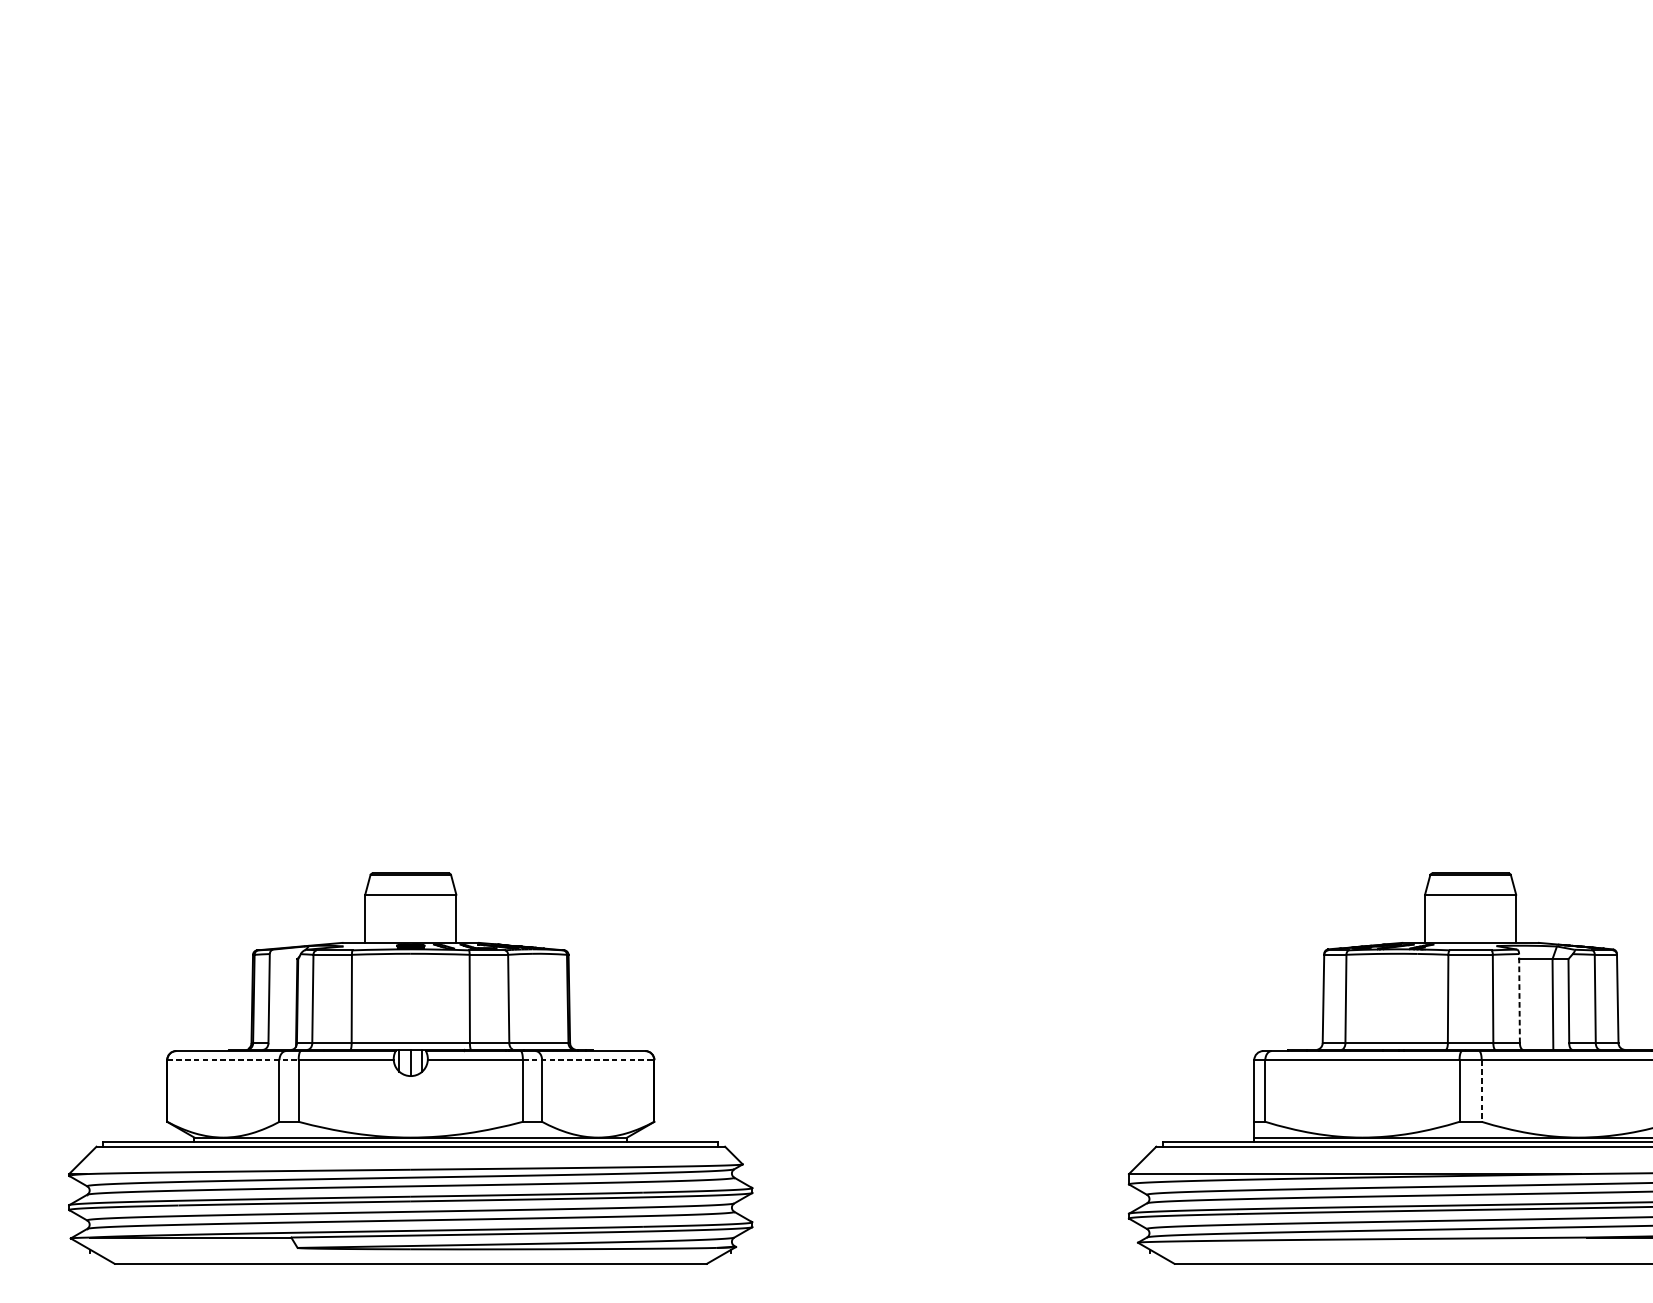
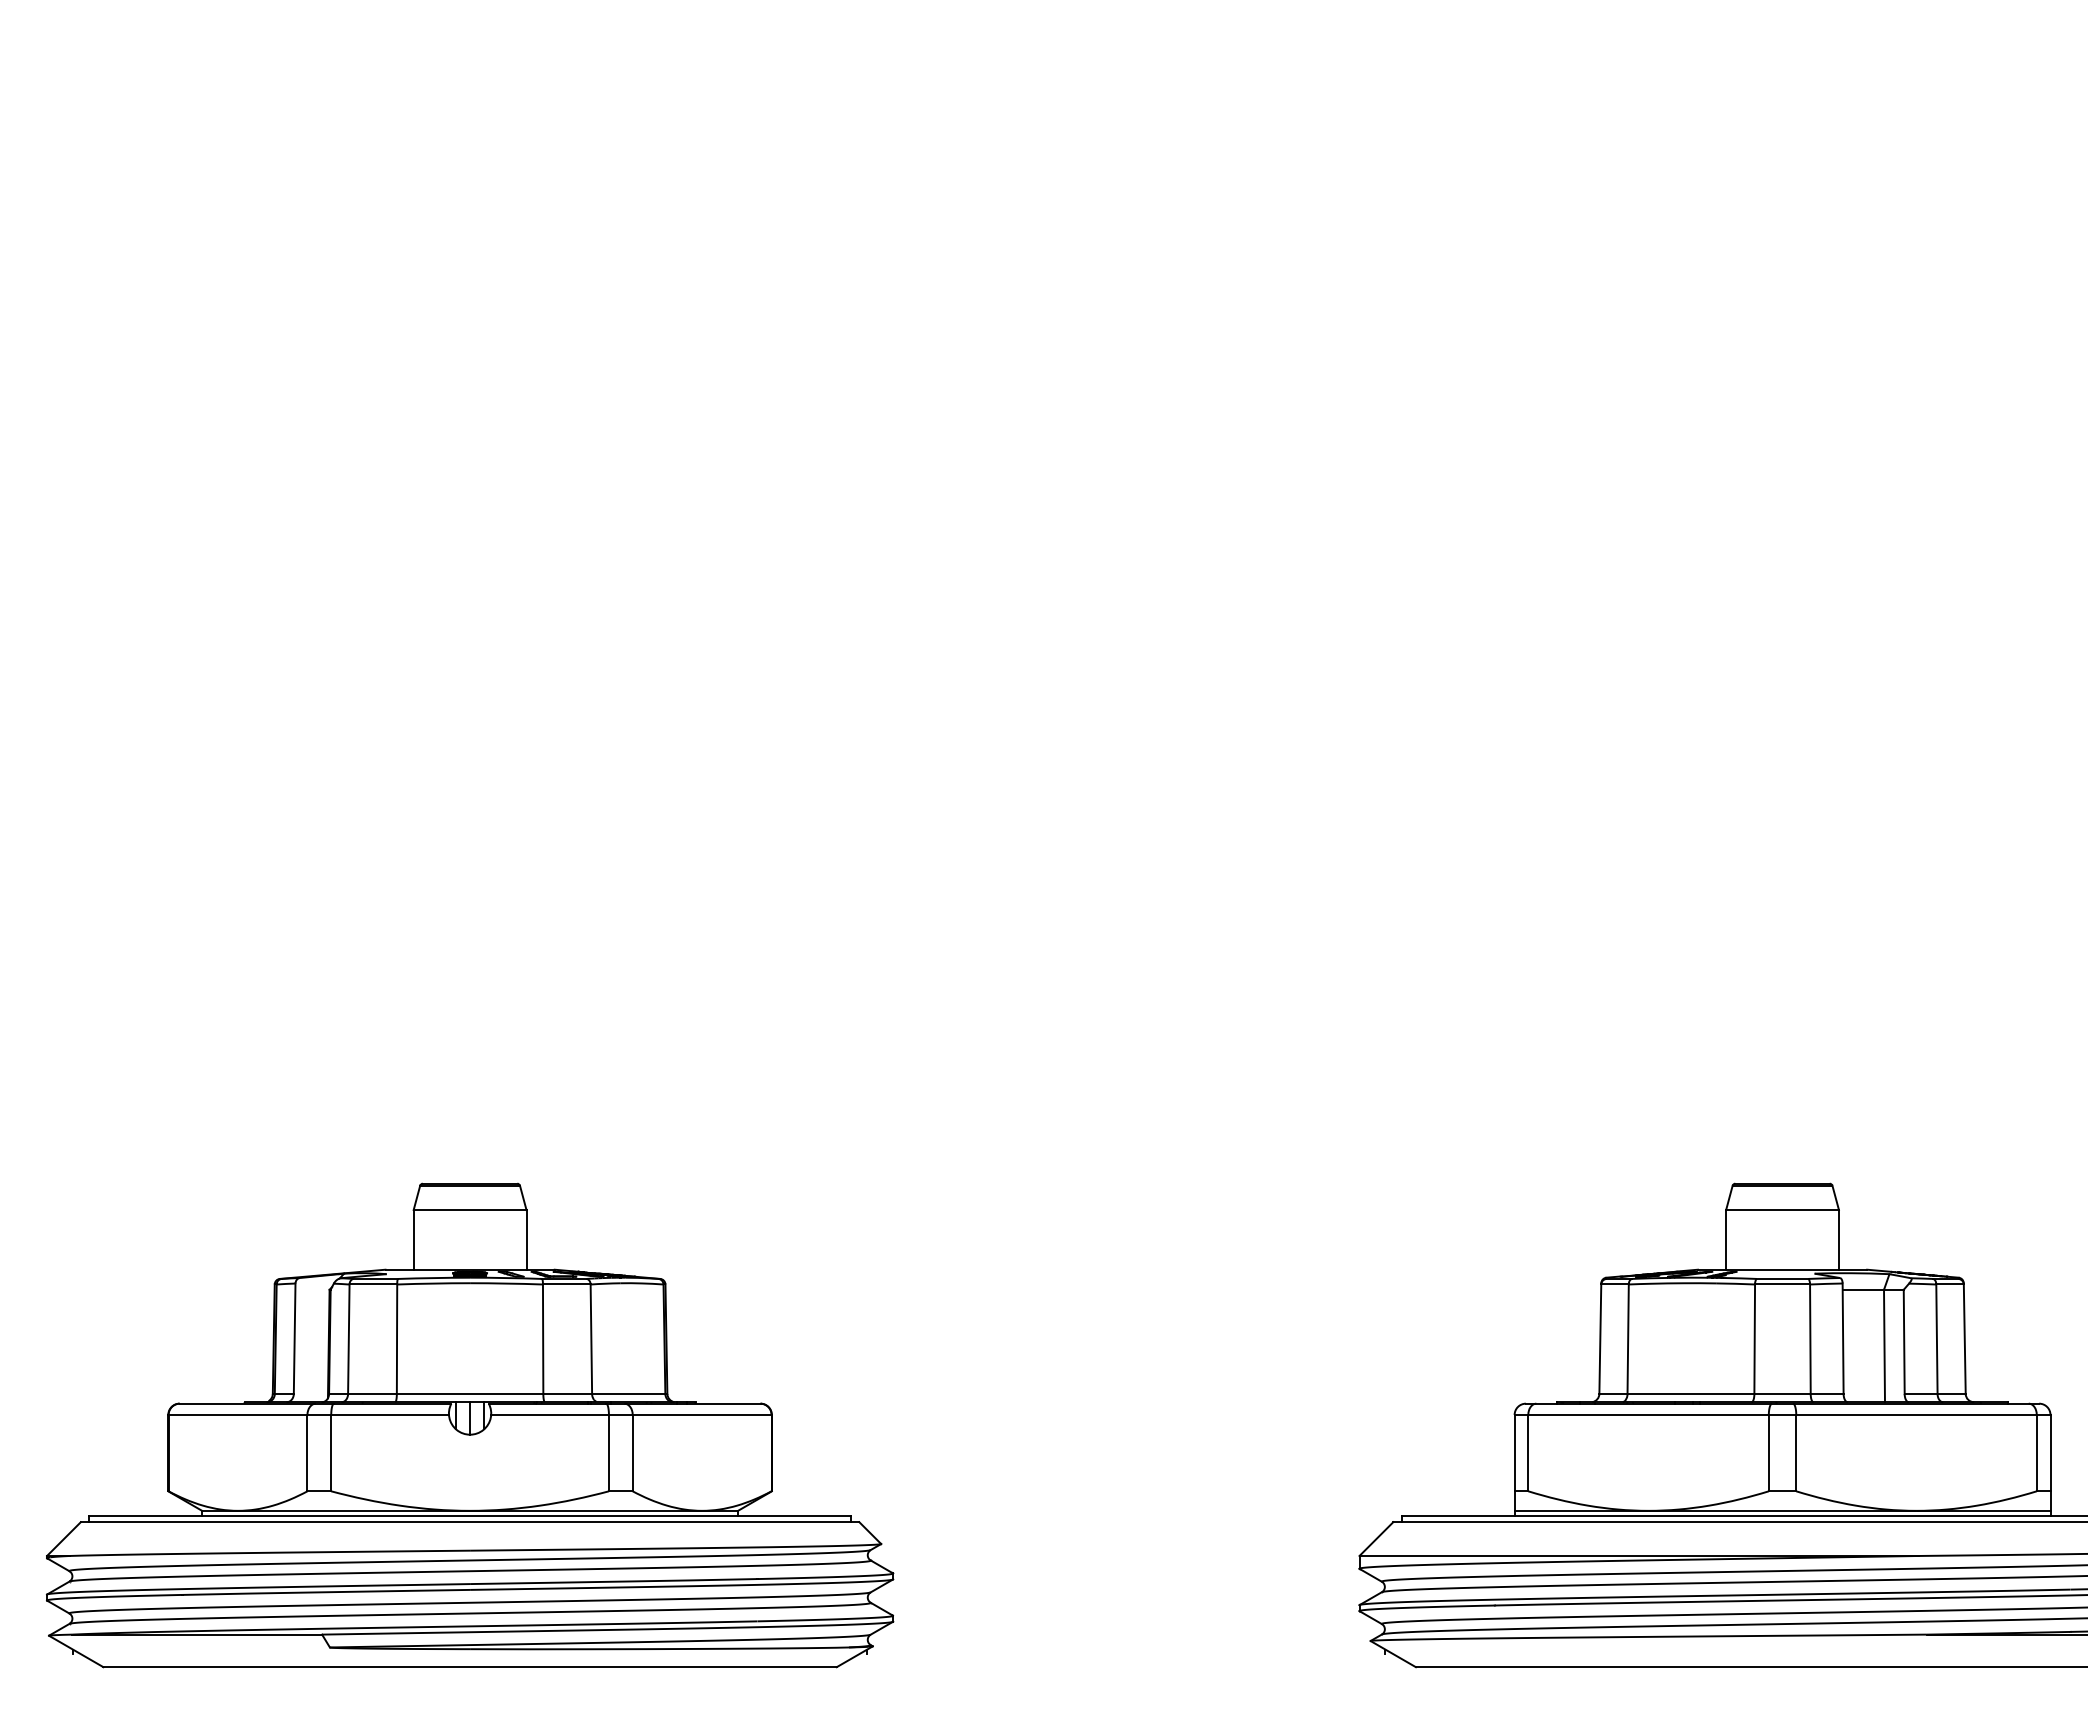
line: (1519, 998) -> (1843, 1338), dashed -> solid
line: (233, 1059) -> (250, 1414), dashed -> solid
line: (588, 1059) -> (690, 1414), dashed -> solid
line: (1481, 1091) -> (1796, 1453), dashed -> solid

